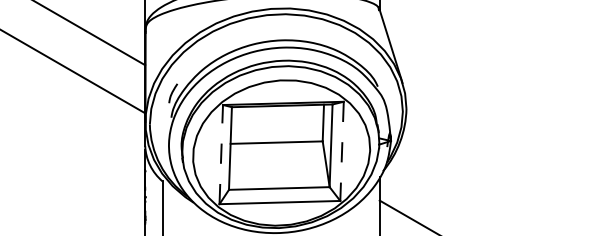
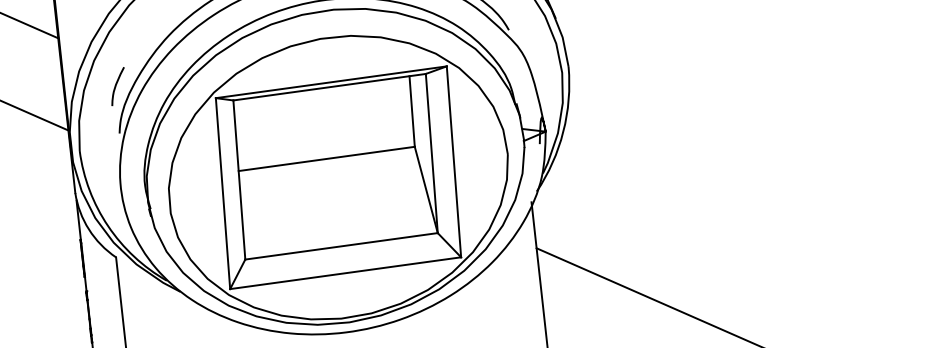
line: (342, 151) -> (454, 162), dashed -> solid
line: (221, 154) -> (223, 193), dashed -> solid

